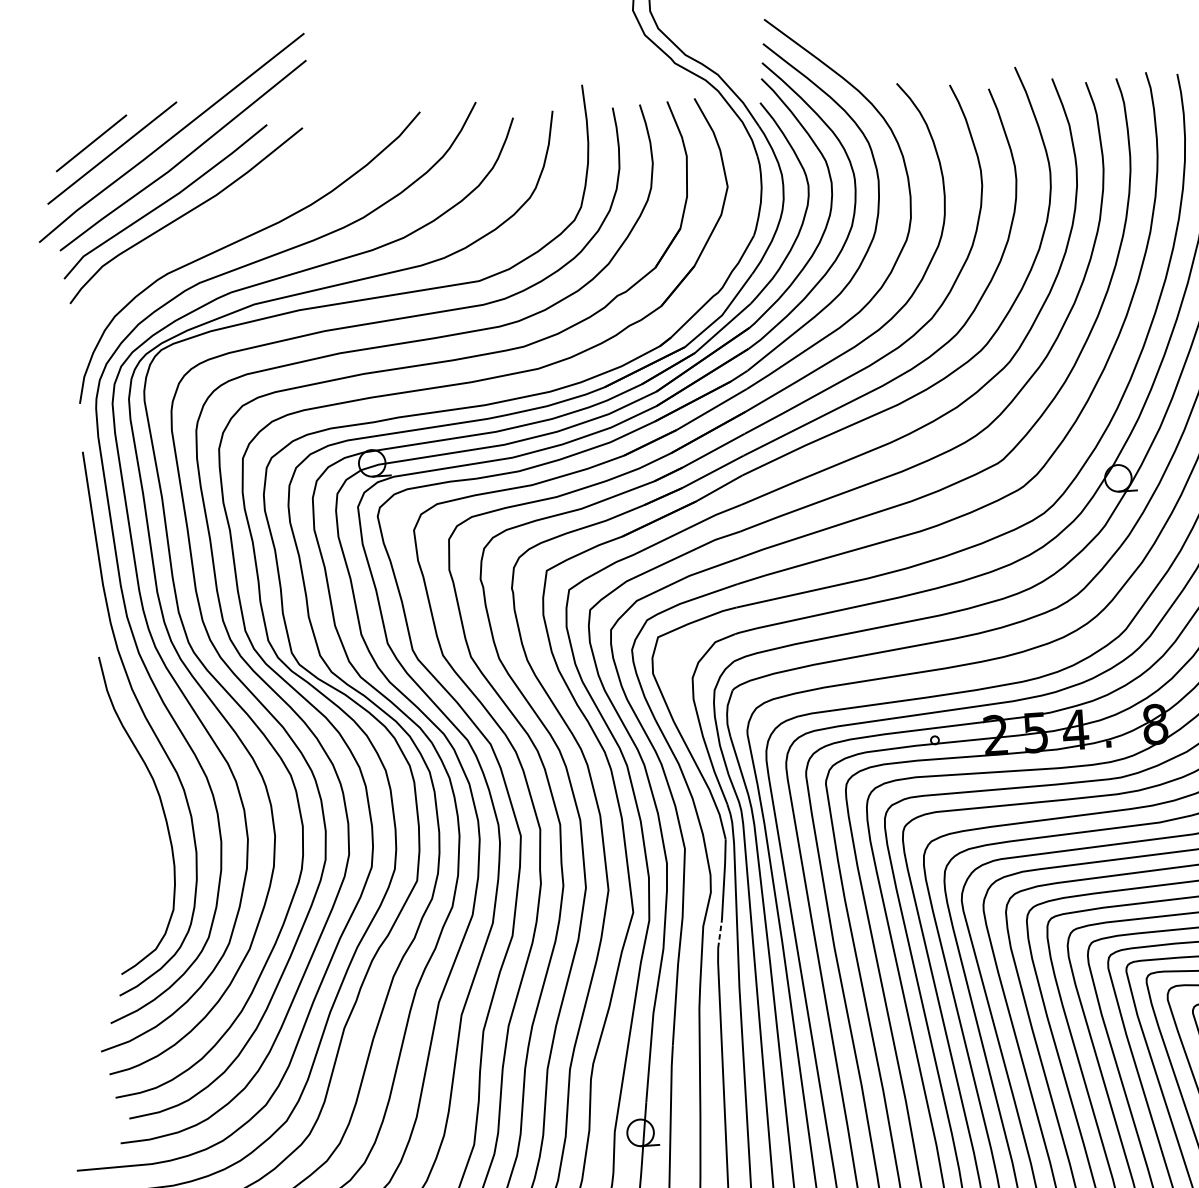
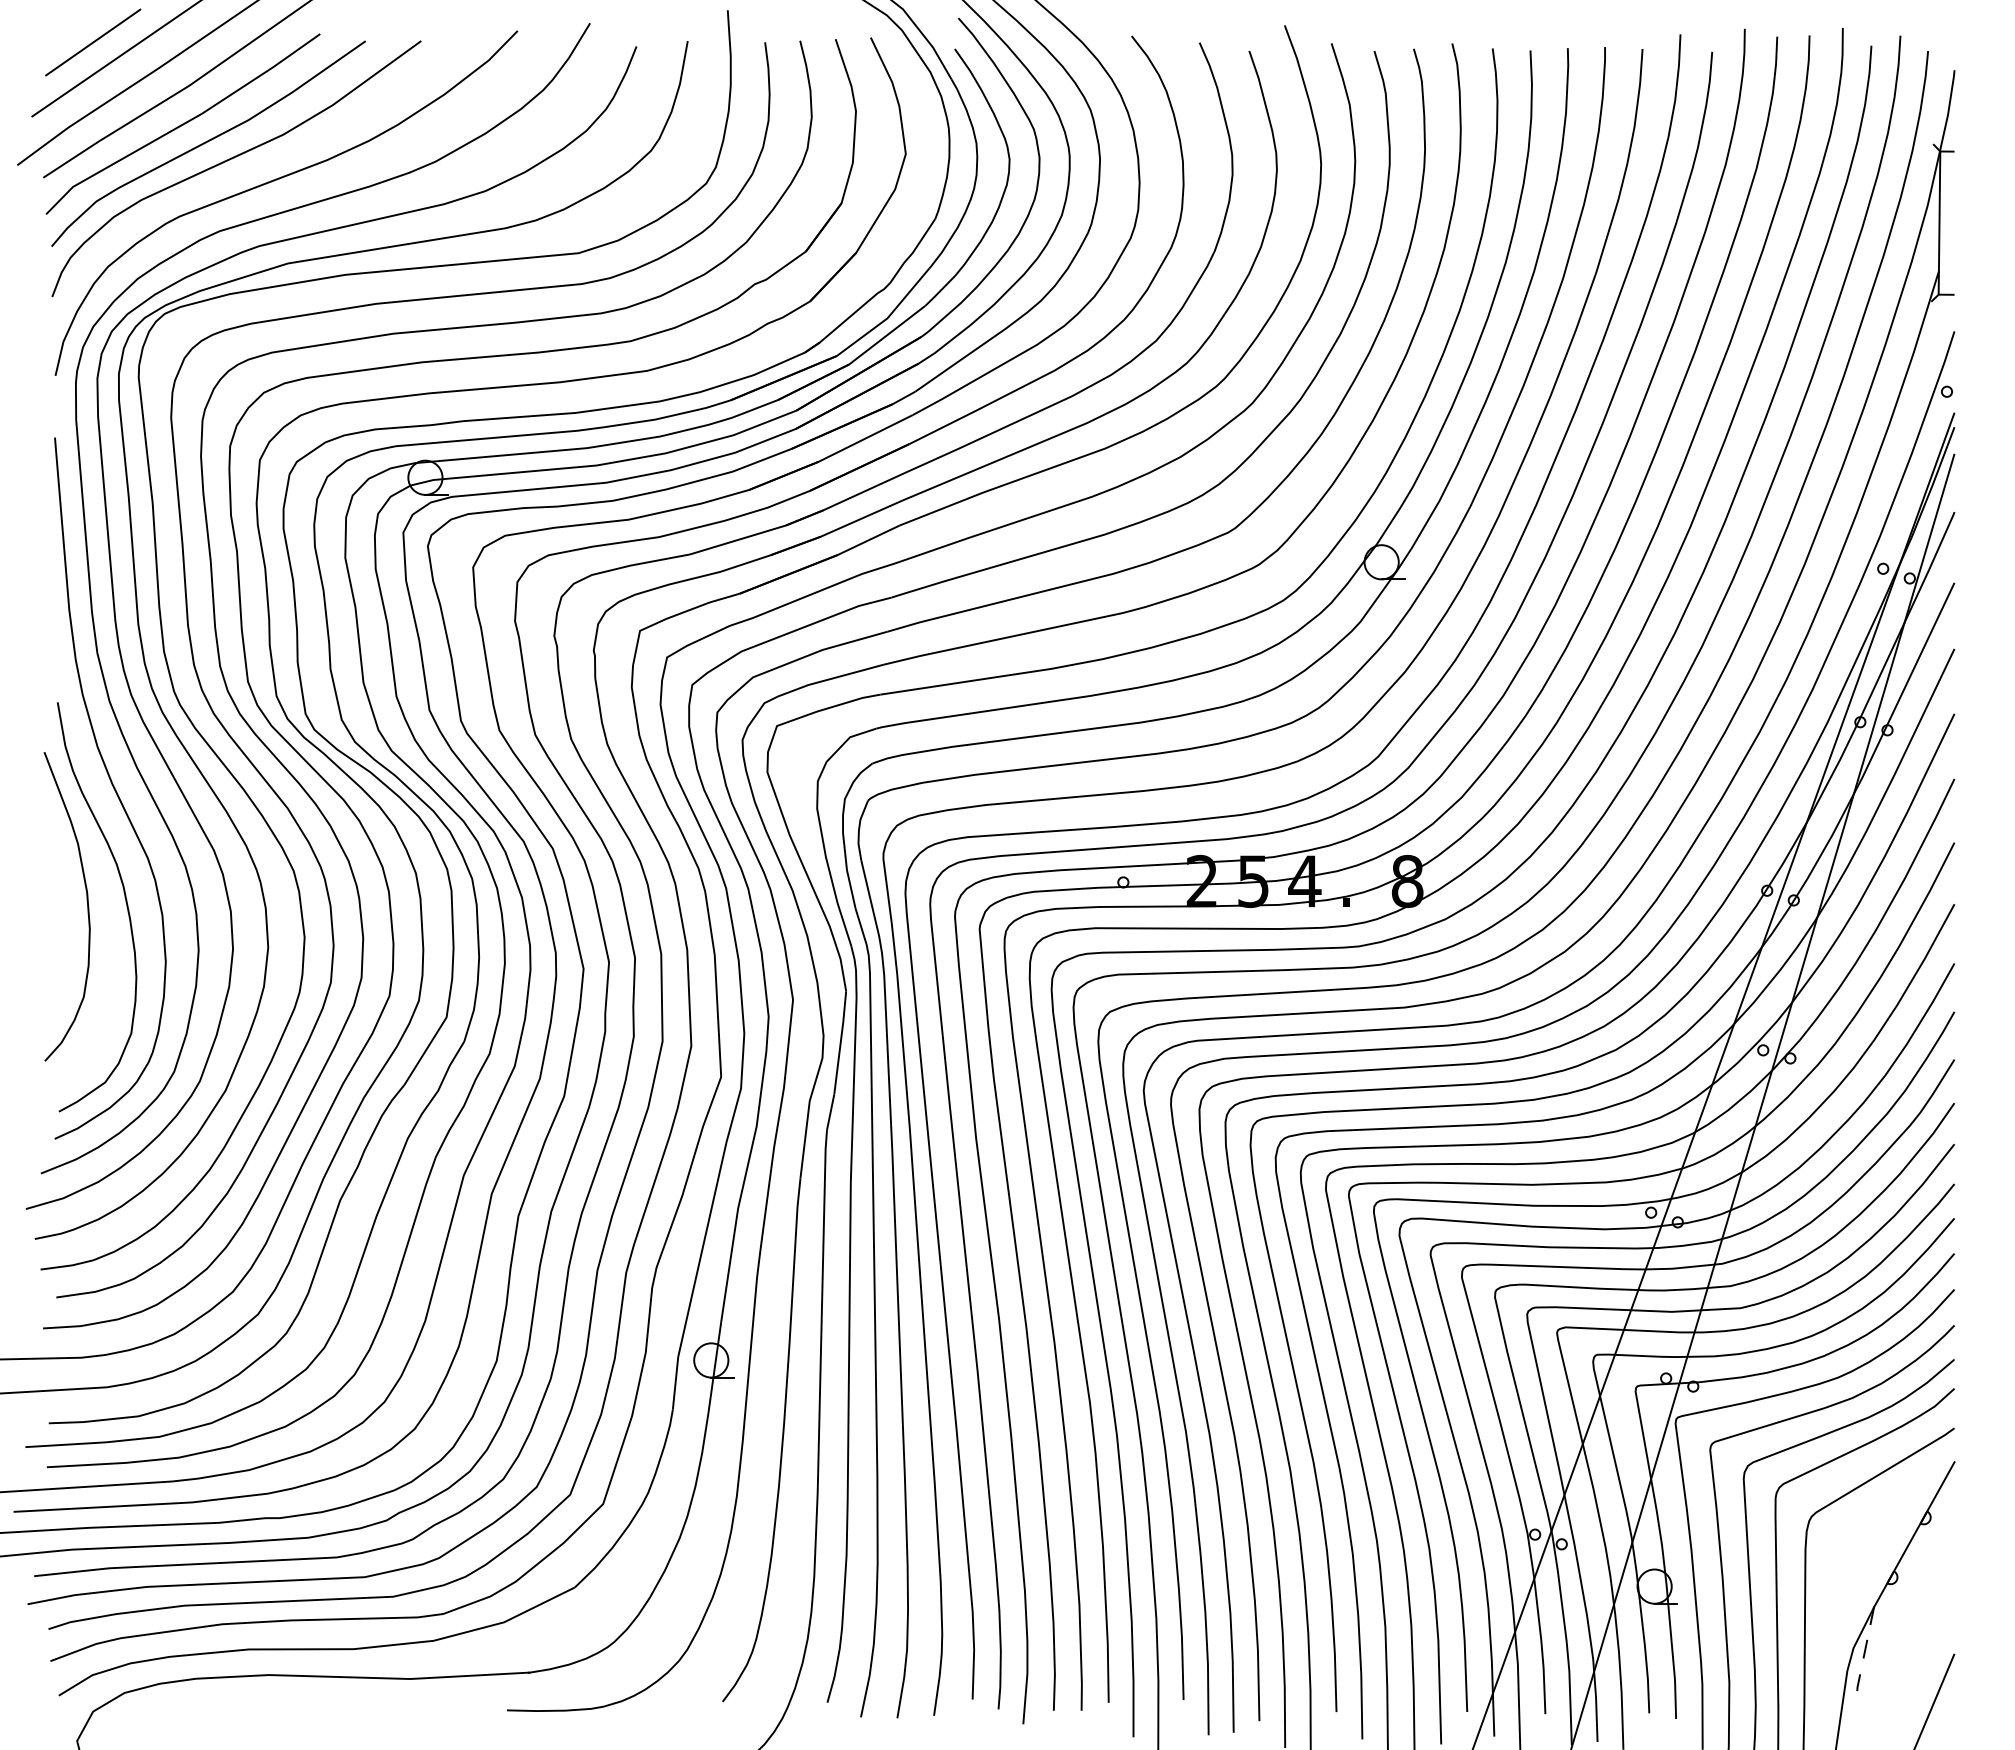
curve: (205, 226) -> (232, 159), added
curve: (131, 809) -> (86, 901), added
line: (719, 933) -> (830, 1111), dashed -> solid

